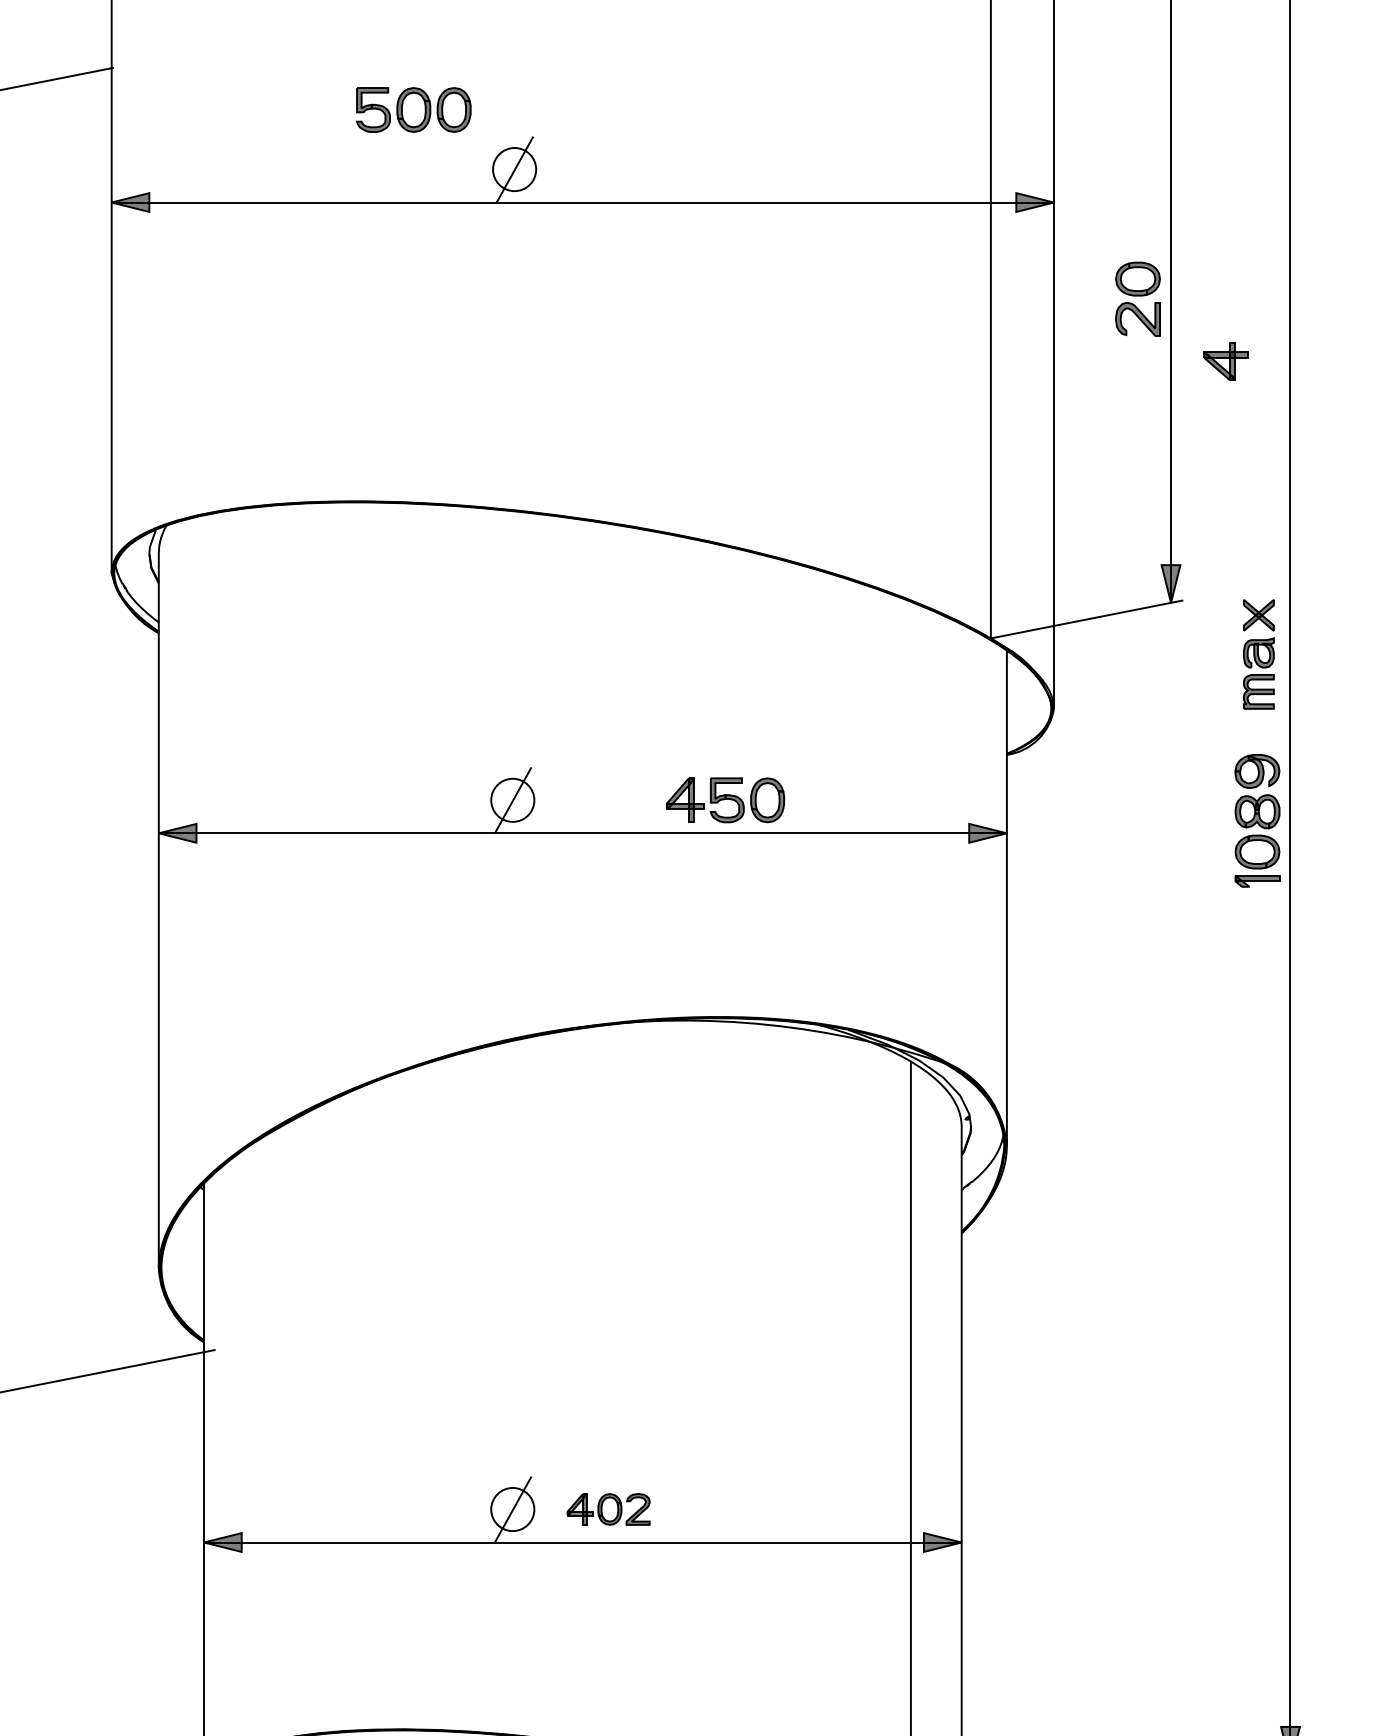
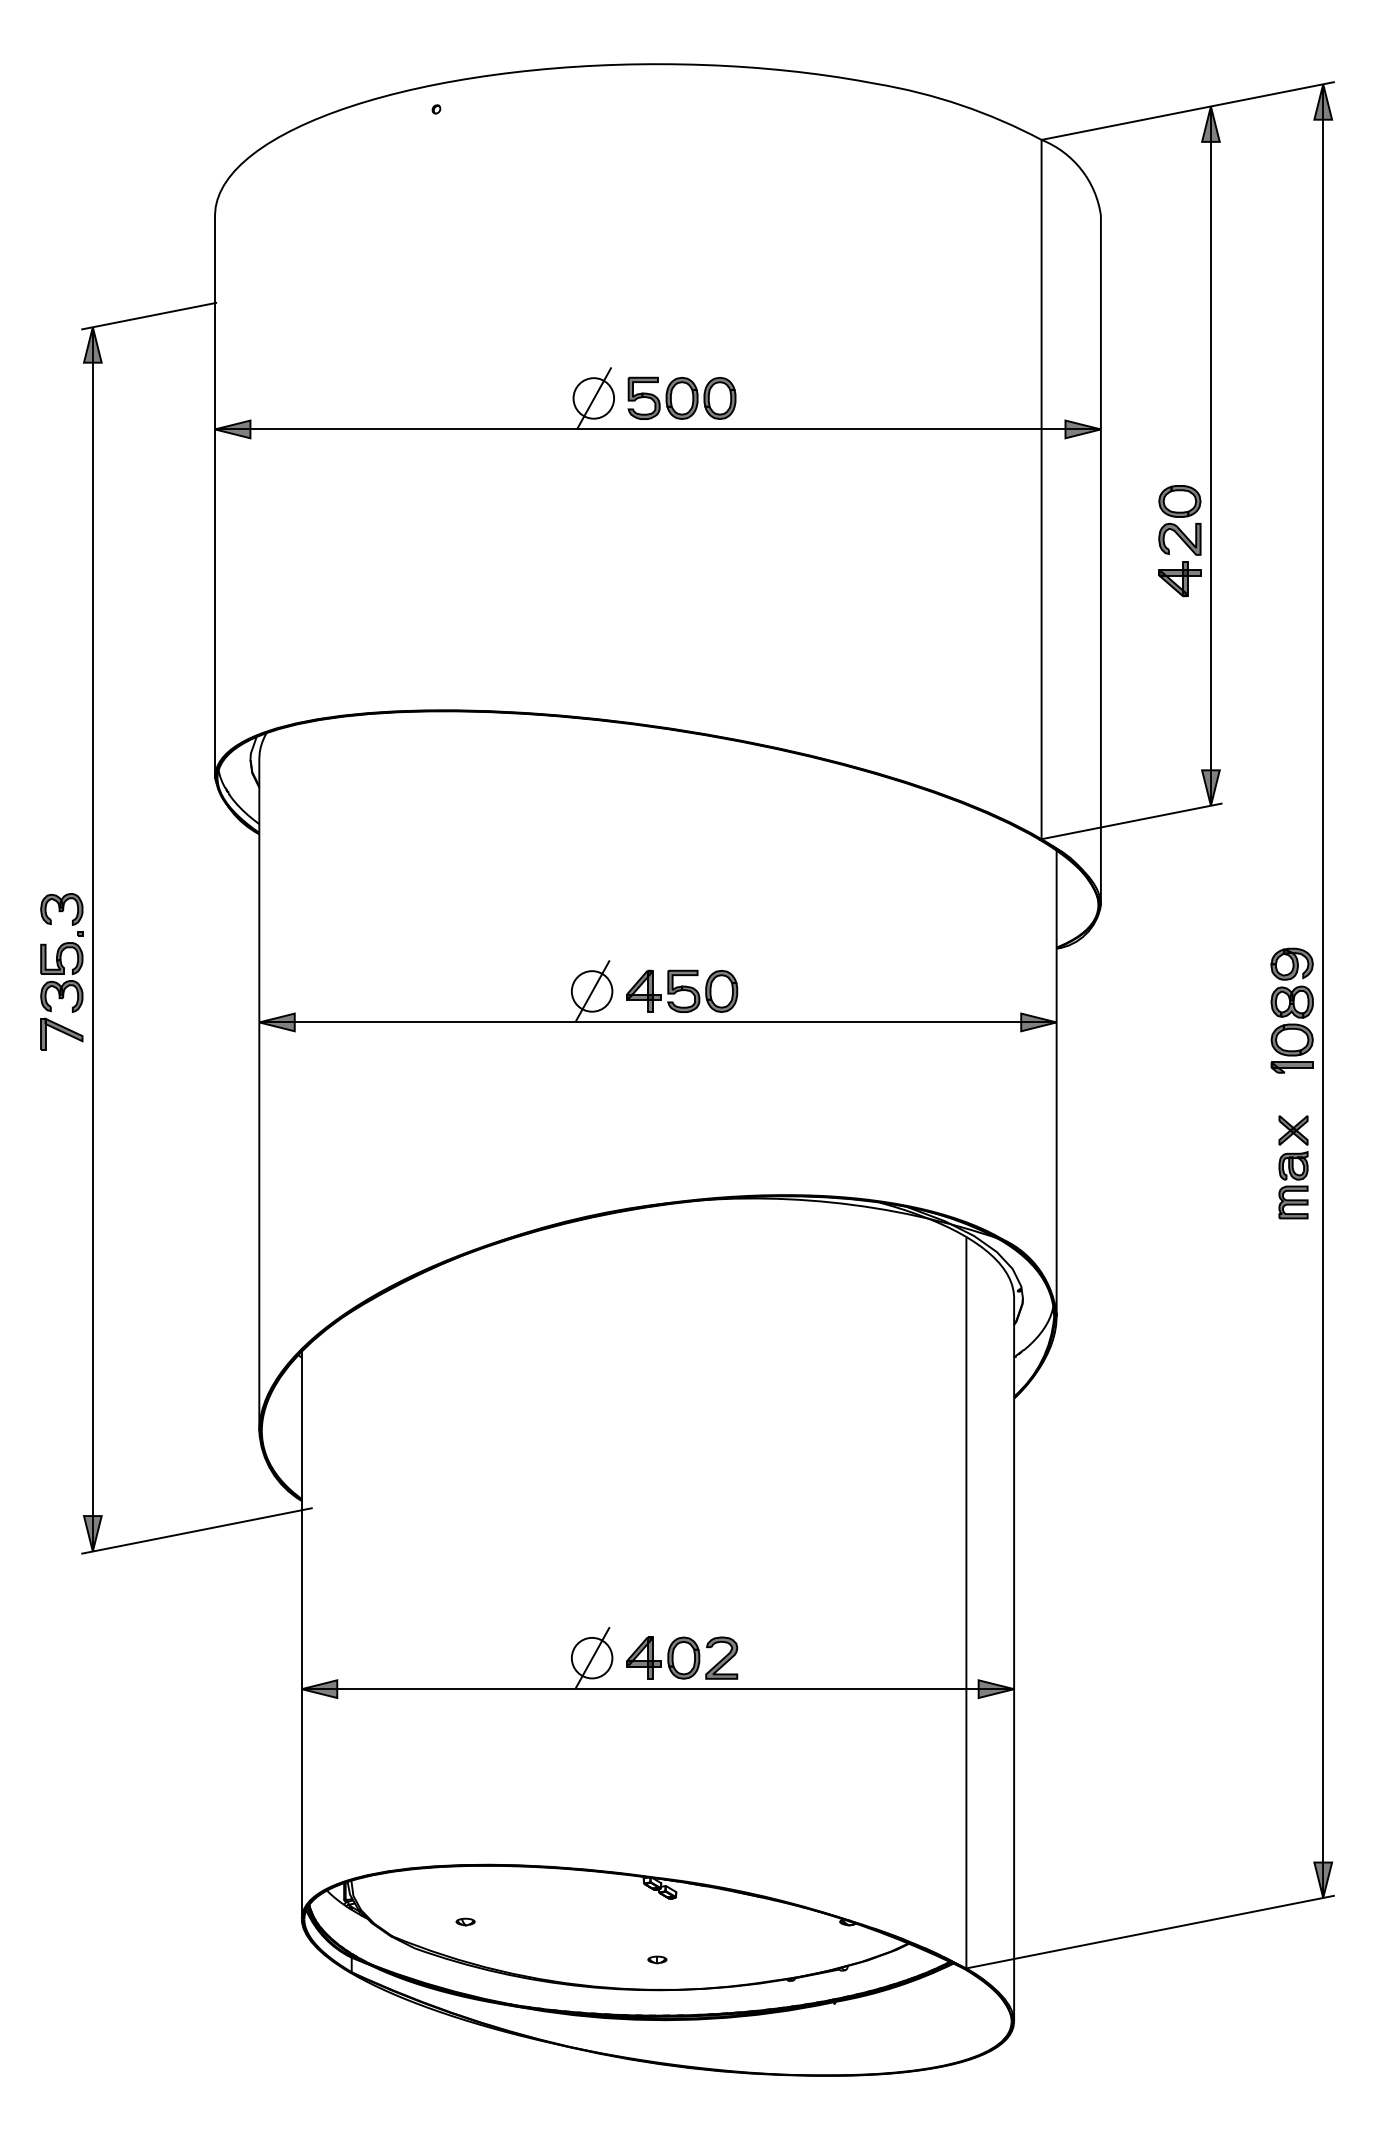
part: (413, 109) -> (681, 397), moved
part: (1225, 362) -> (1179, 579), moved
part: (1258, 654) -> (1293, 1167), moved
part: (725, 799) -> (682, 990), moved
part: (608, 1508) -> (682, 1657), size x1.43

